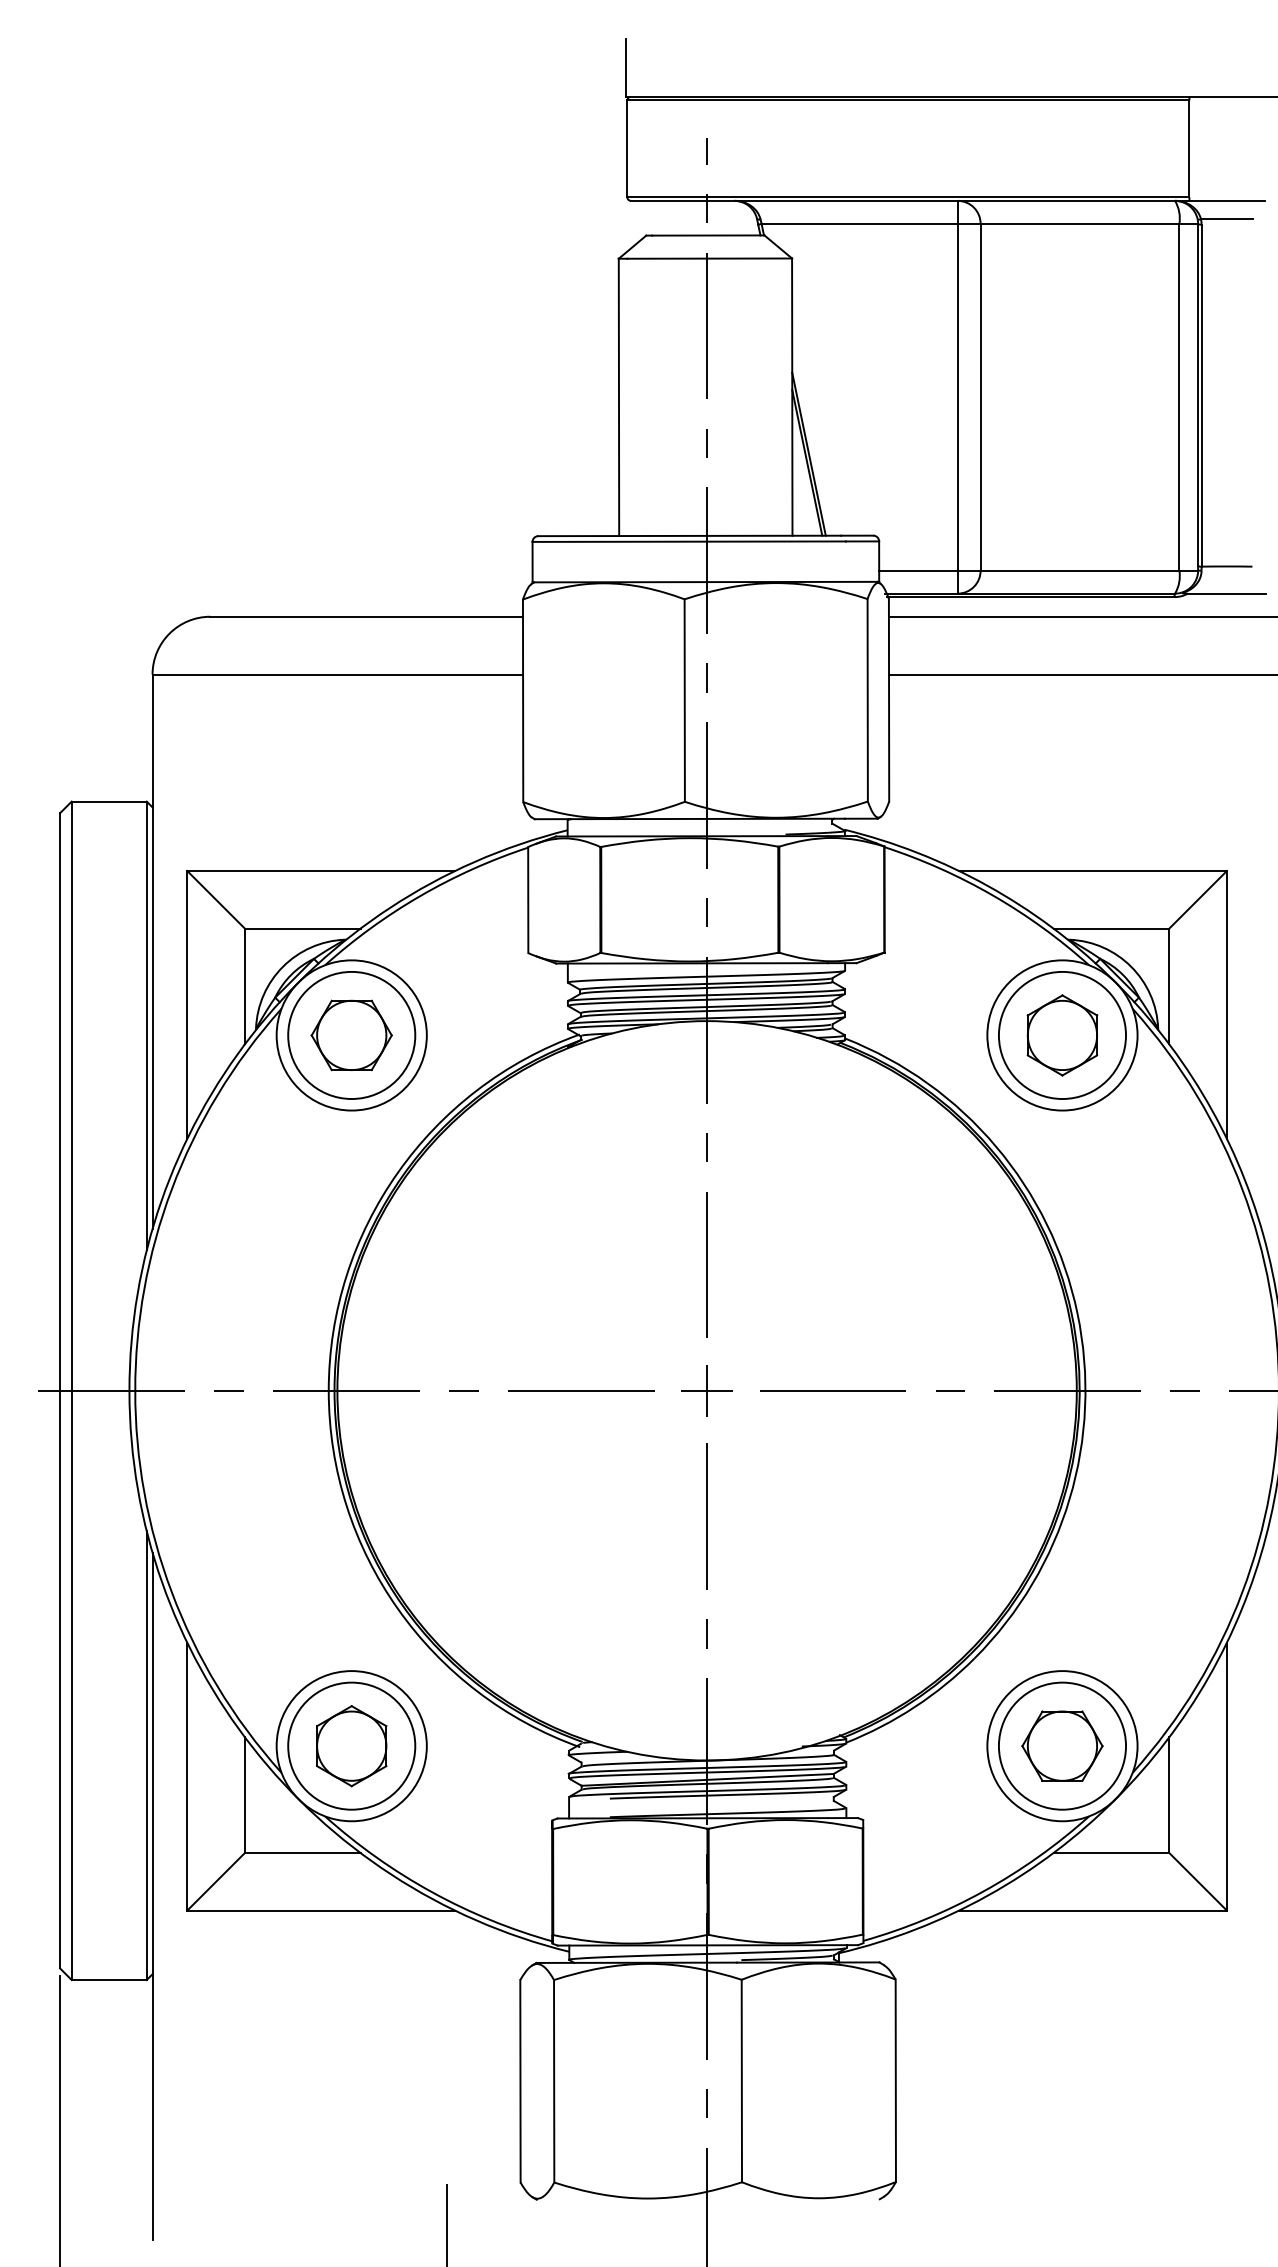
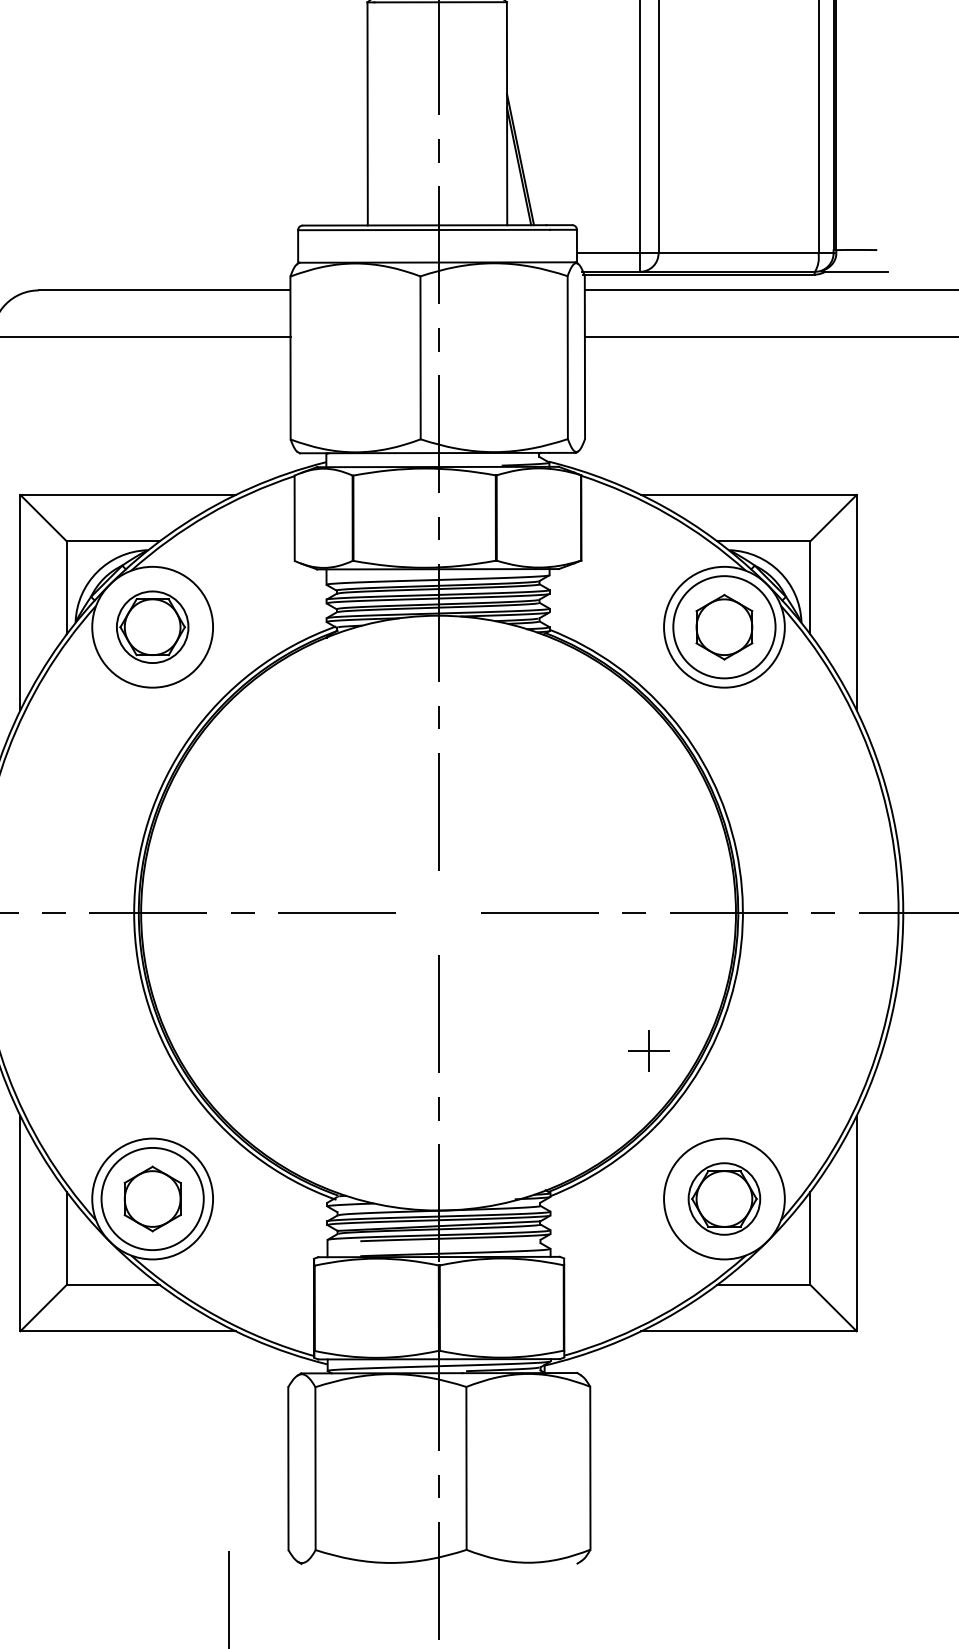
circle: (351, 1035) -> (152, 627), size x0.7
part: (706, 1390) -> (648, 1050), moved
circle: (1062, 1745) -> (724, 1198), size x0.7

